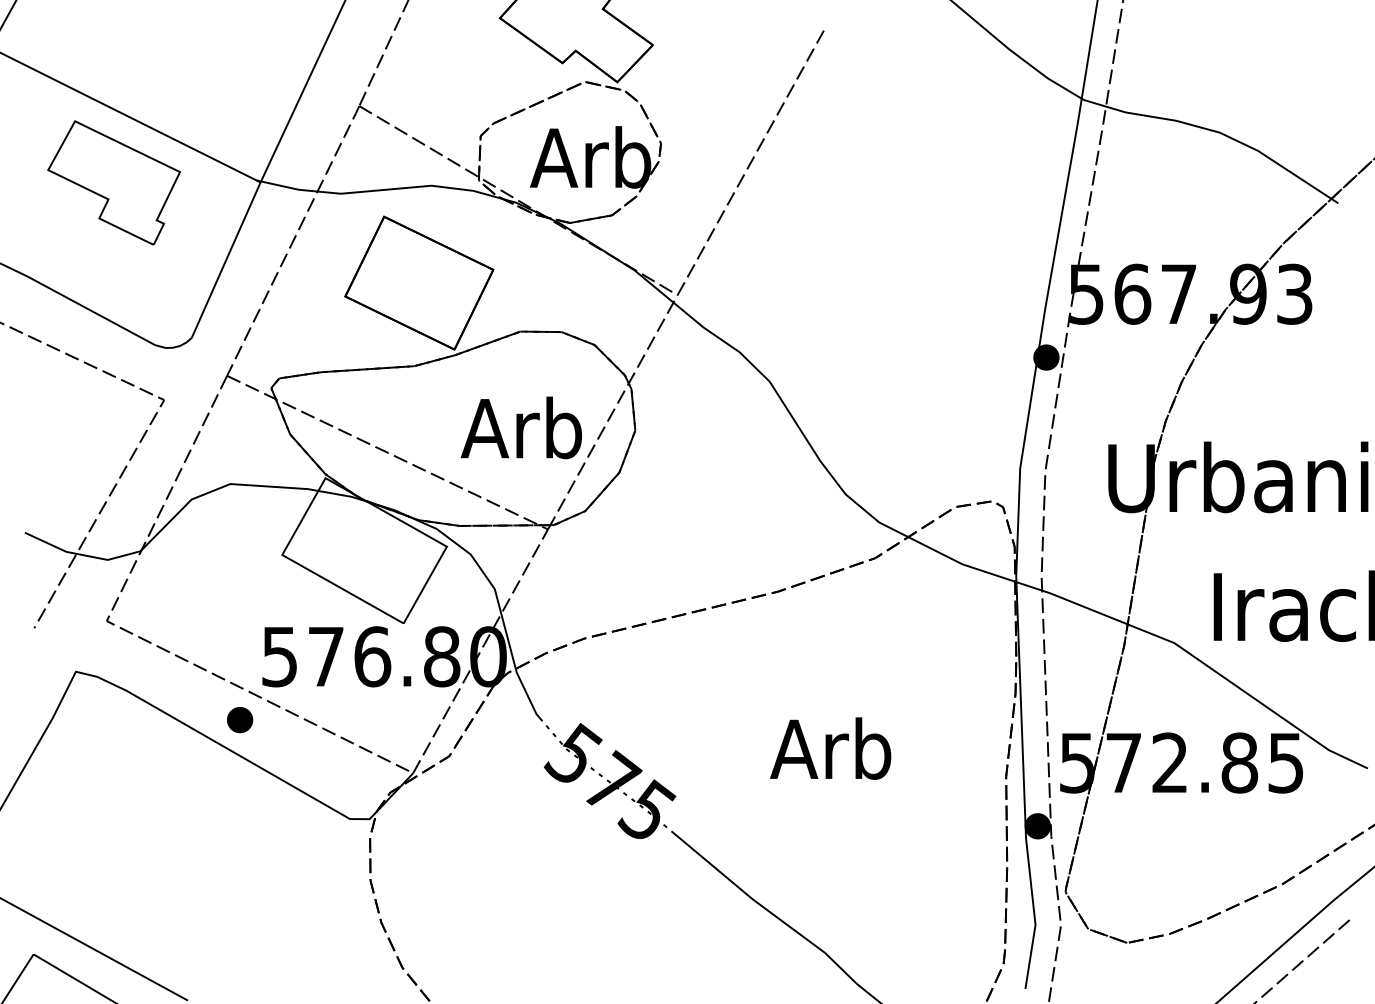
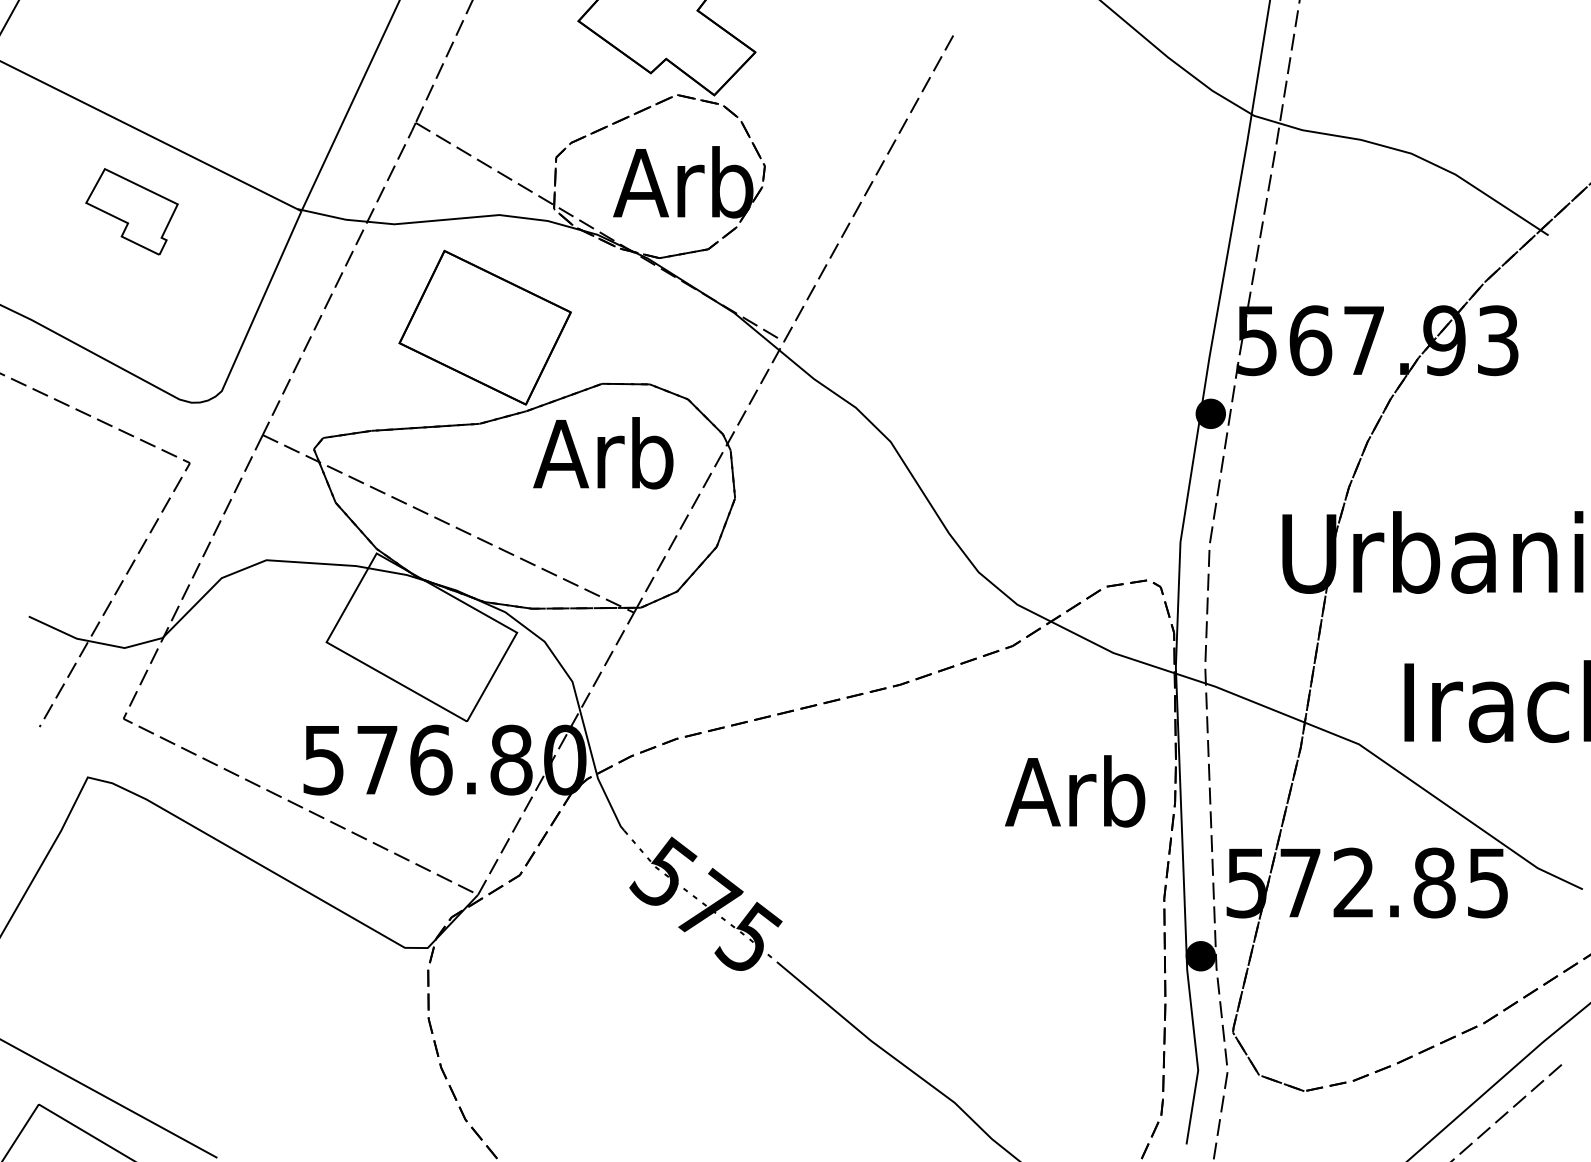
part: (113, 182) -> (131, 211), size x0.6
text: (521, 428) -> (603, 453), moved
part: (239, 720) -> (277, 833), removed
text: (830, 748) -> (1075, 791), moved

